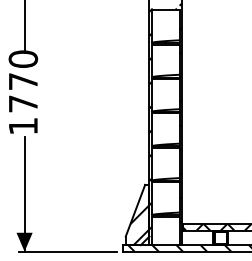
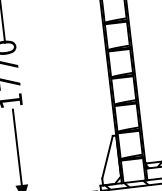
hatch: (139, 214) -> (111, 159), removed

